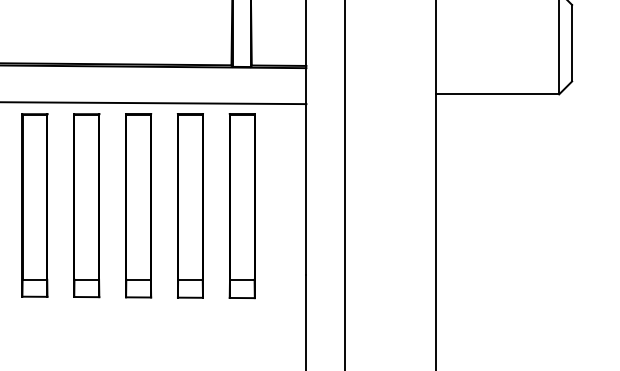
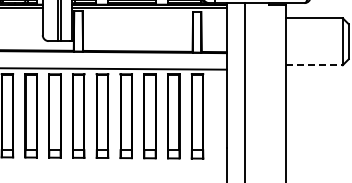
line: (499, 95) -> (315, 65), solid -> dashed

